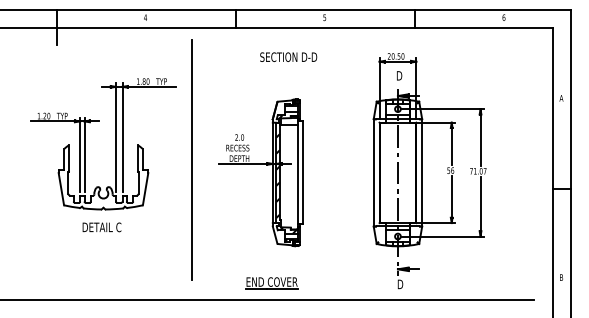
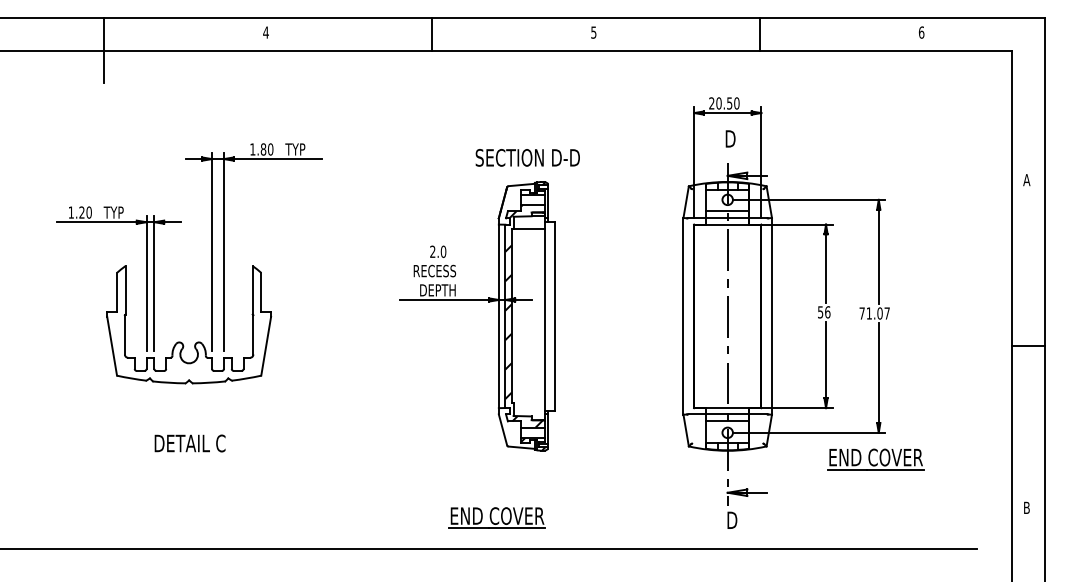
text: (288, 56) -> (527, 156), moved
line: (191, 160) -> (350, 293), removed
text: (101, 227) -> (189, 443), moved
part: (478, 251) -> (875, 460), added

